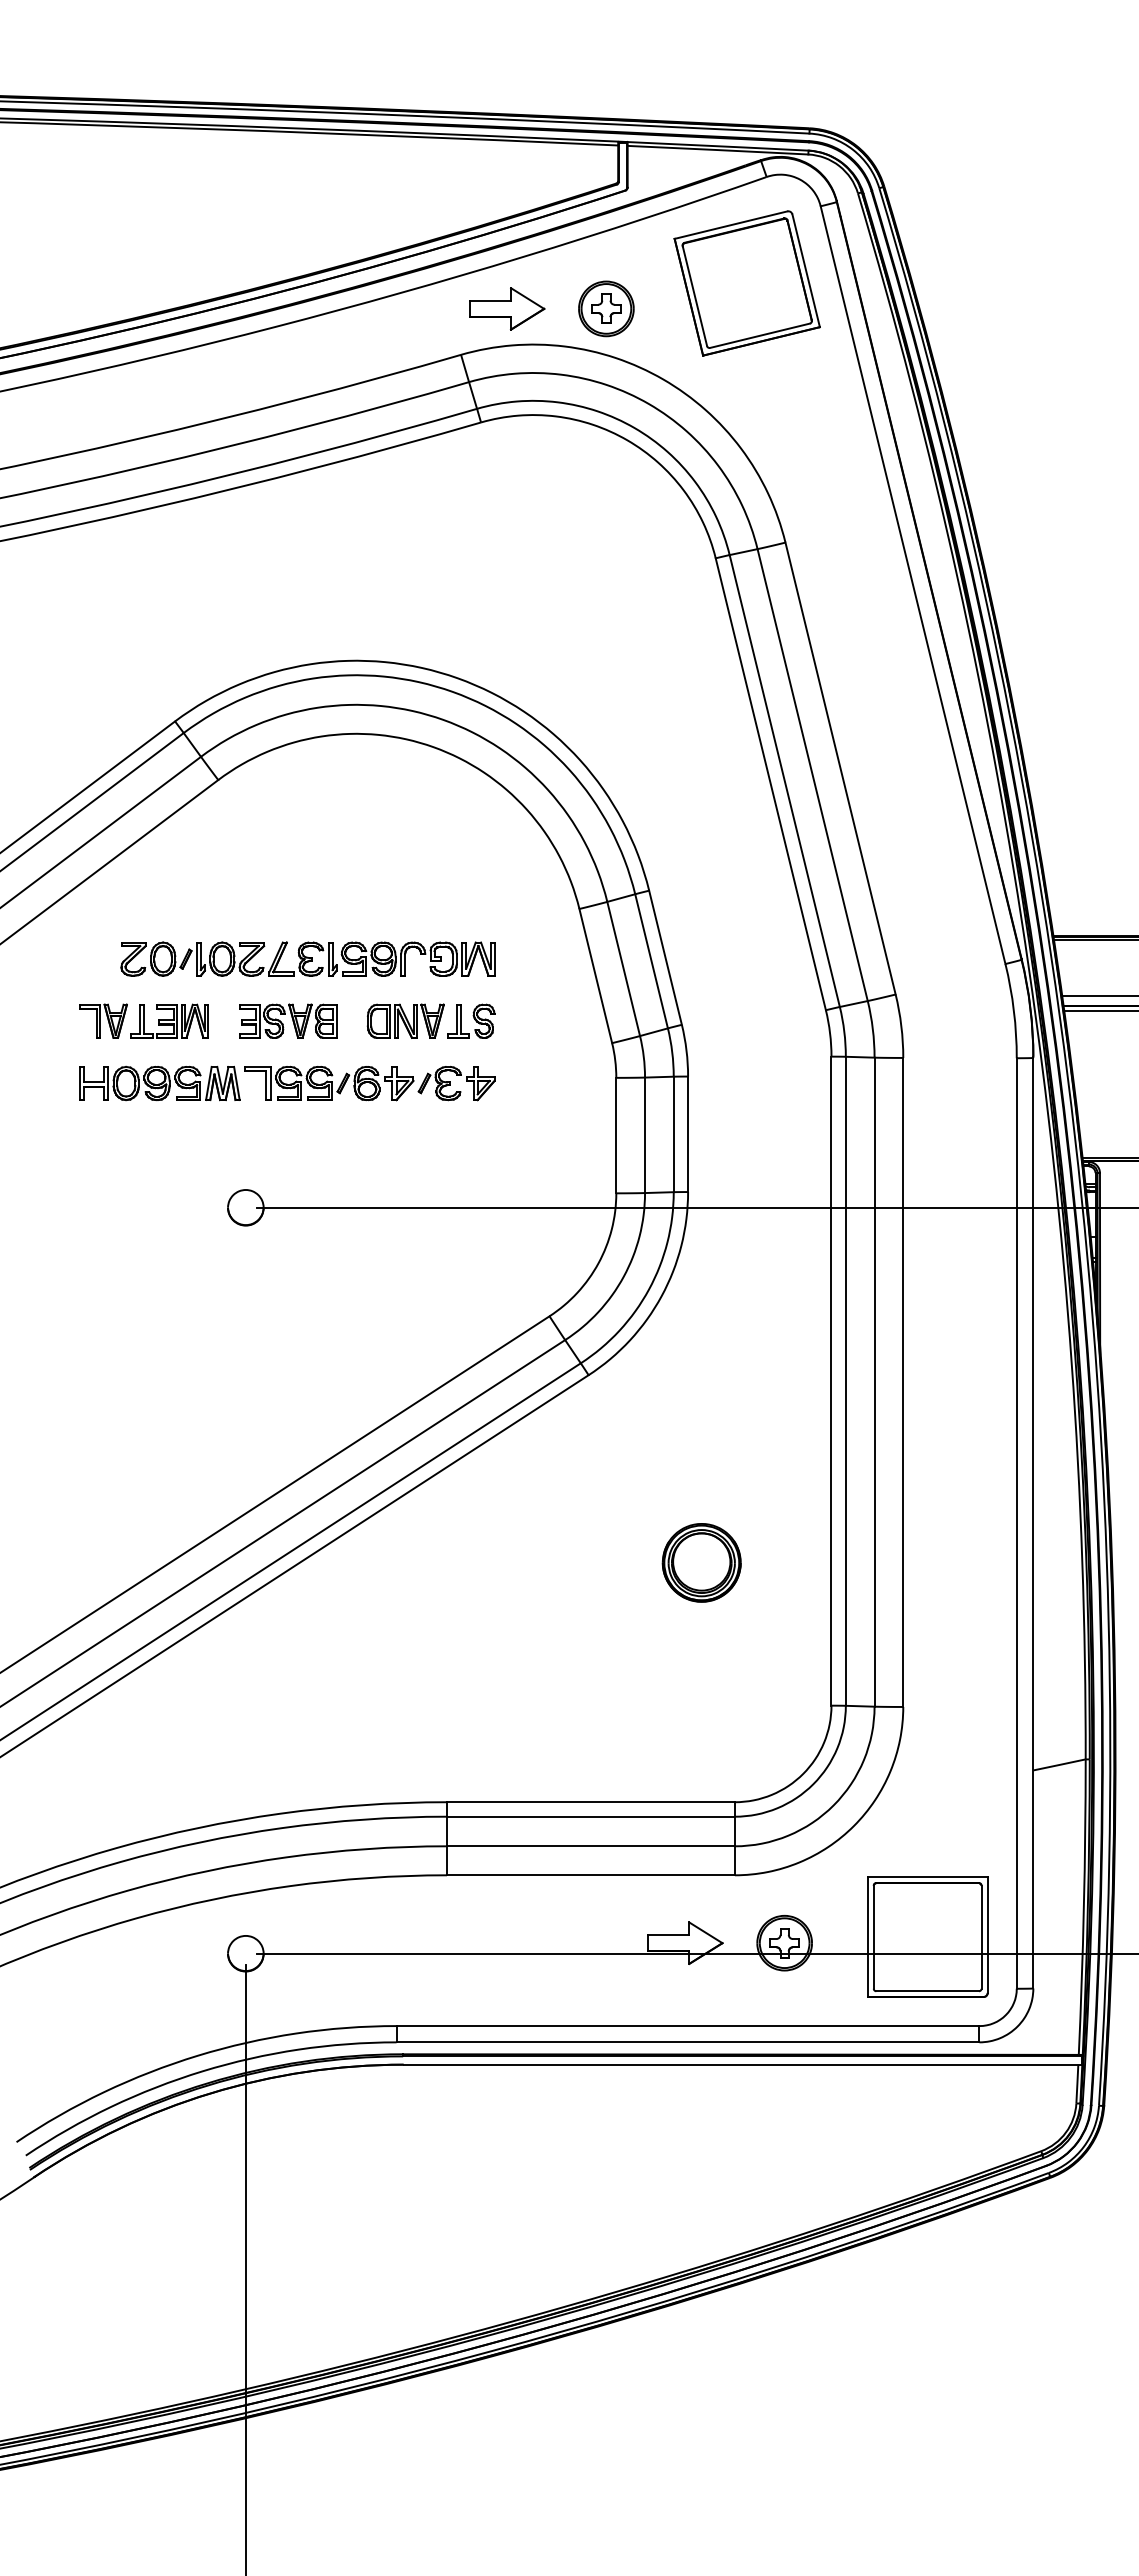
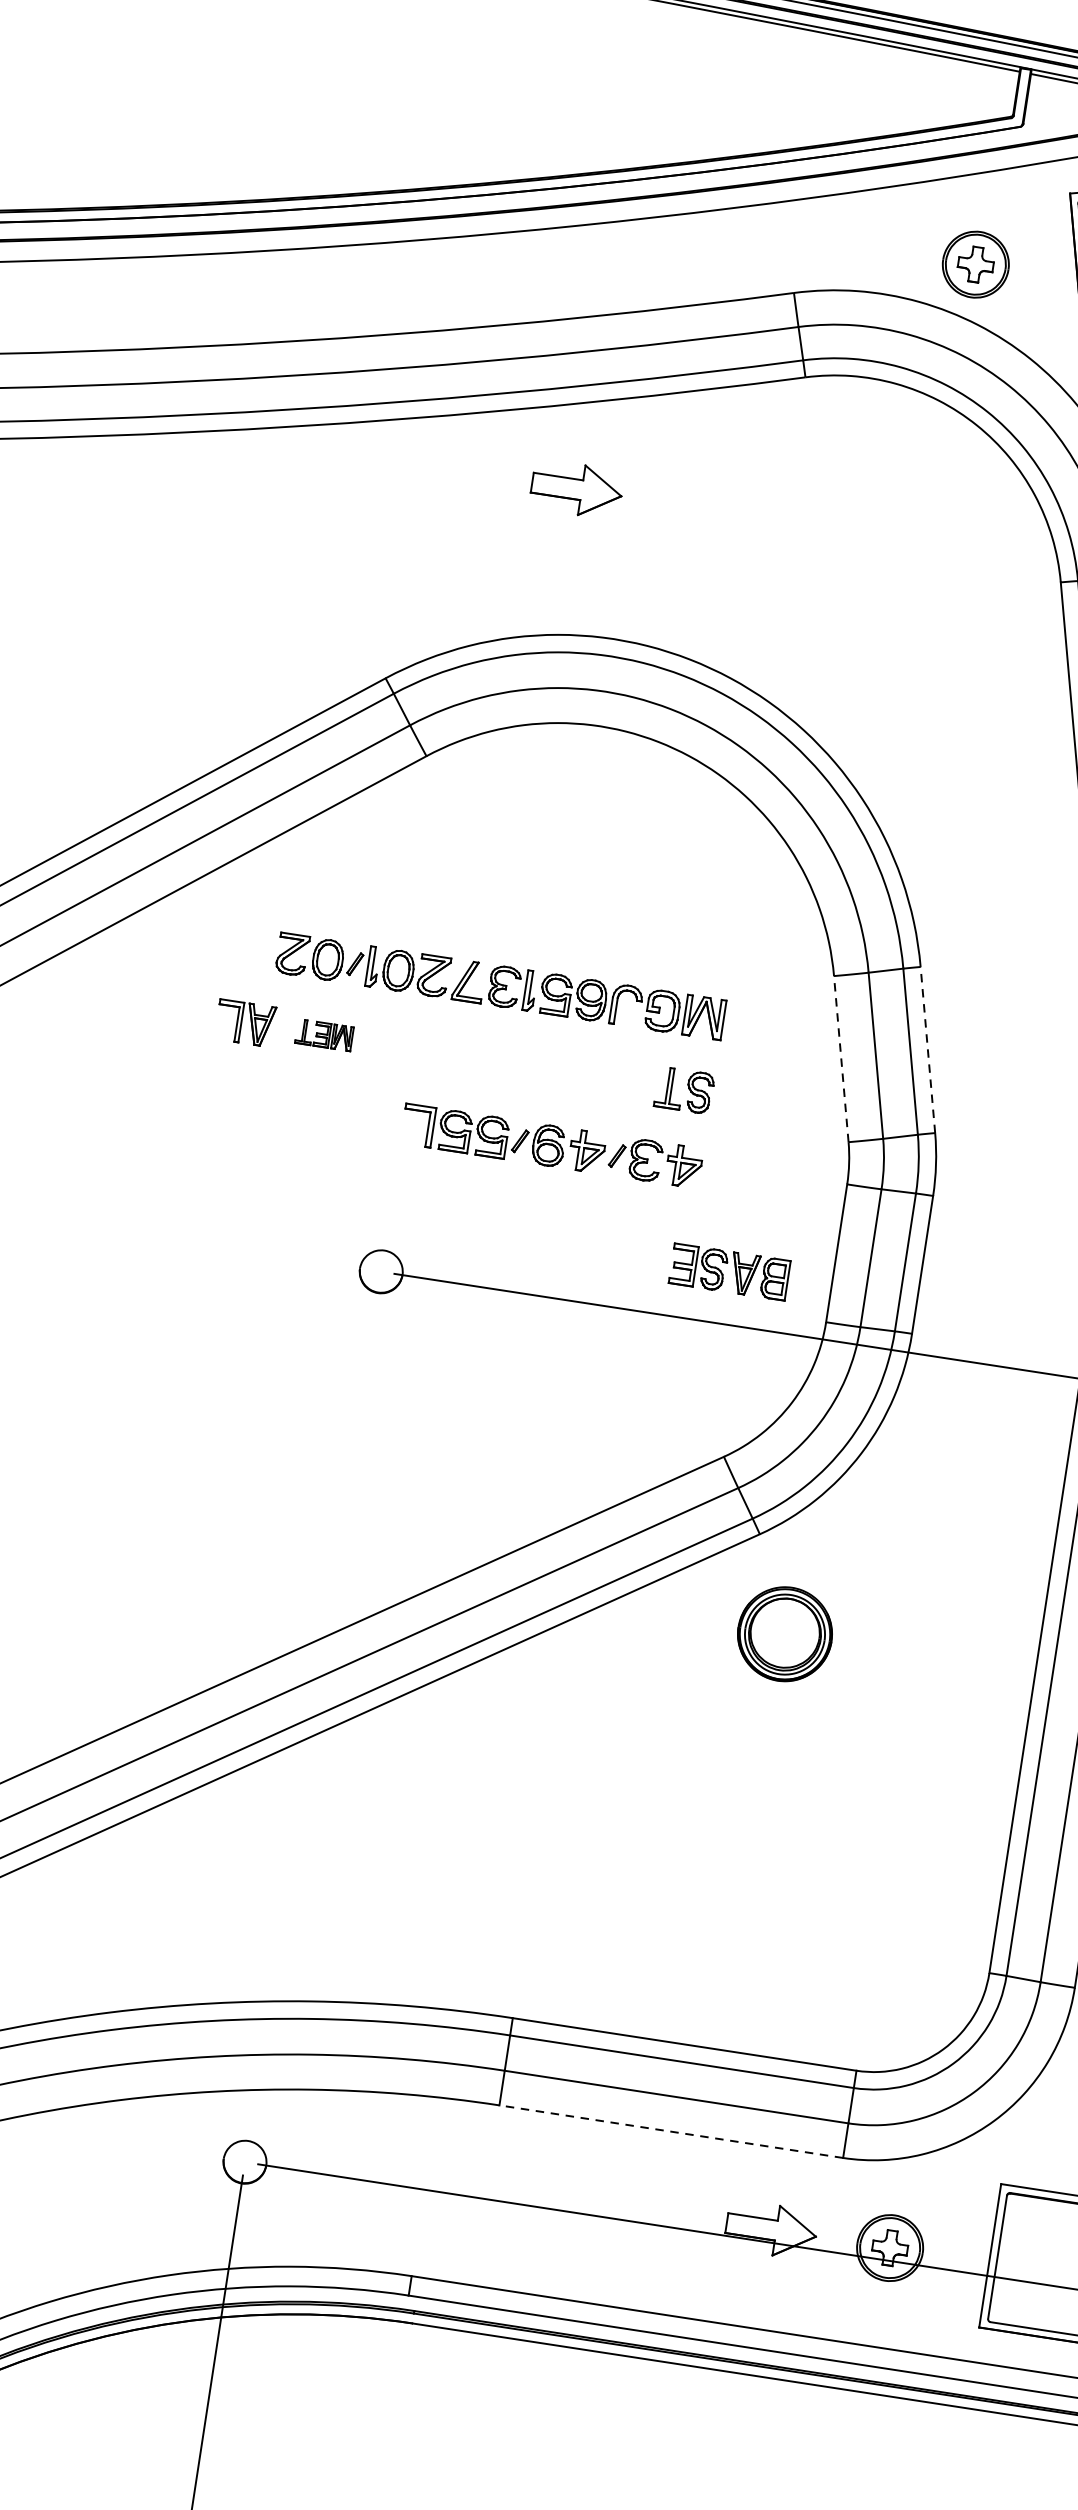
part: (507, 308) -> (577, 489), moved
line: (665, 957) -> (927, 1049), solid -> dashed
line: (595, 975) -> (841, 1058), solid -> dashed
part: (169, 1020) -> (324, 1034), size x0.6
part: (288, 1020) -> (730, 1271), moved
part: (405, 1020) -> (606, 1077), removed
part: (159, 1083) -> (300, 1107), removed
part: (701, 1562) -> (784, 1633), moved
line: (590, 1875) -> (670, 2131), solid -> dashed

